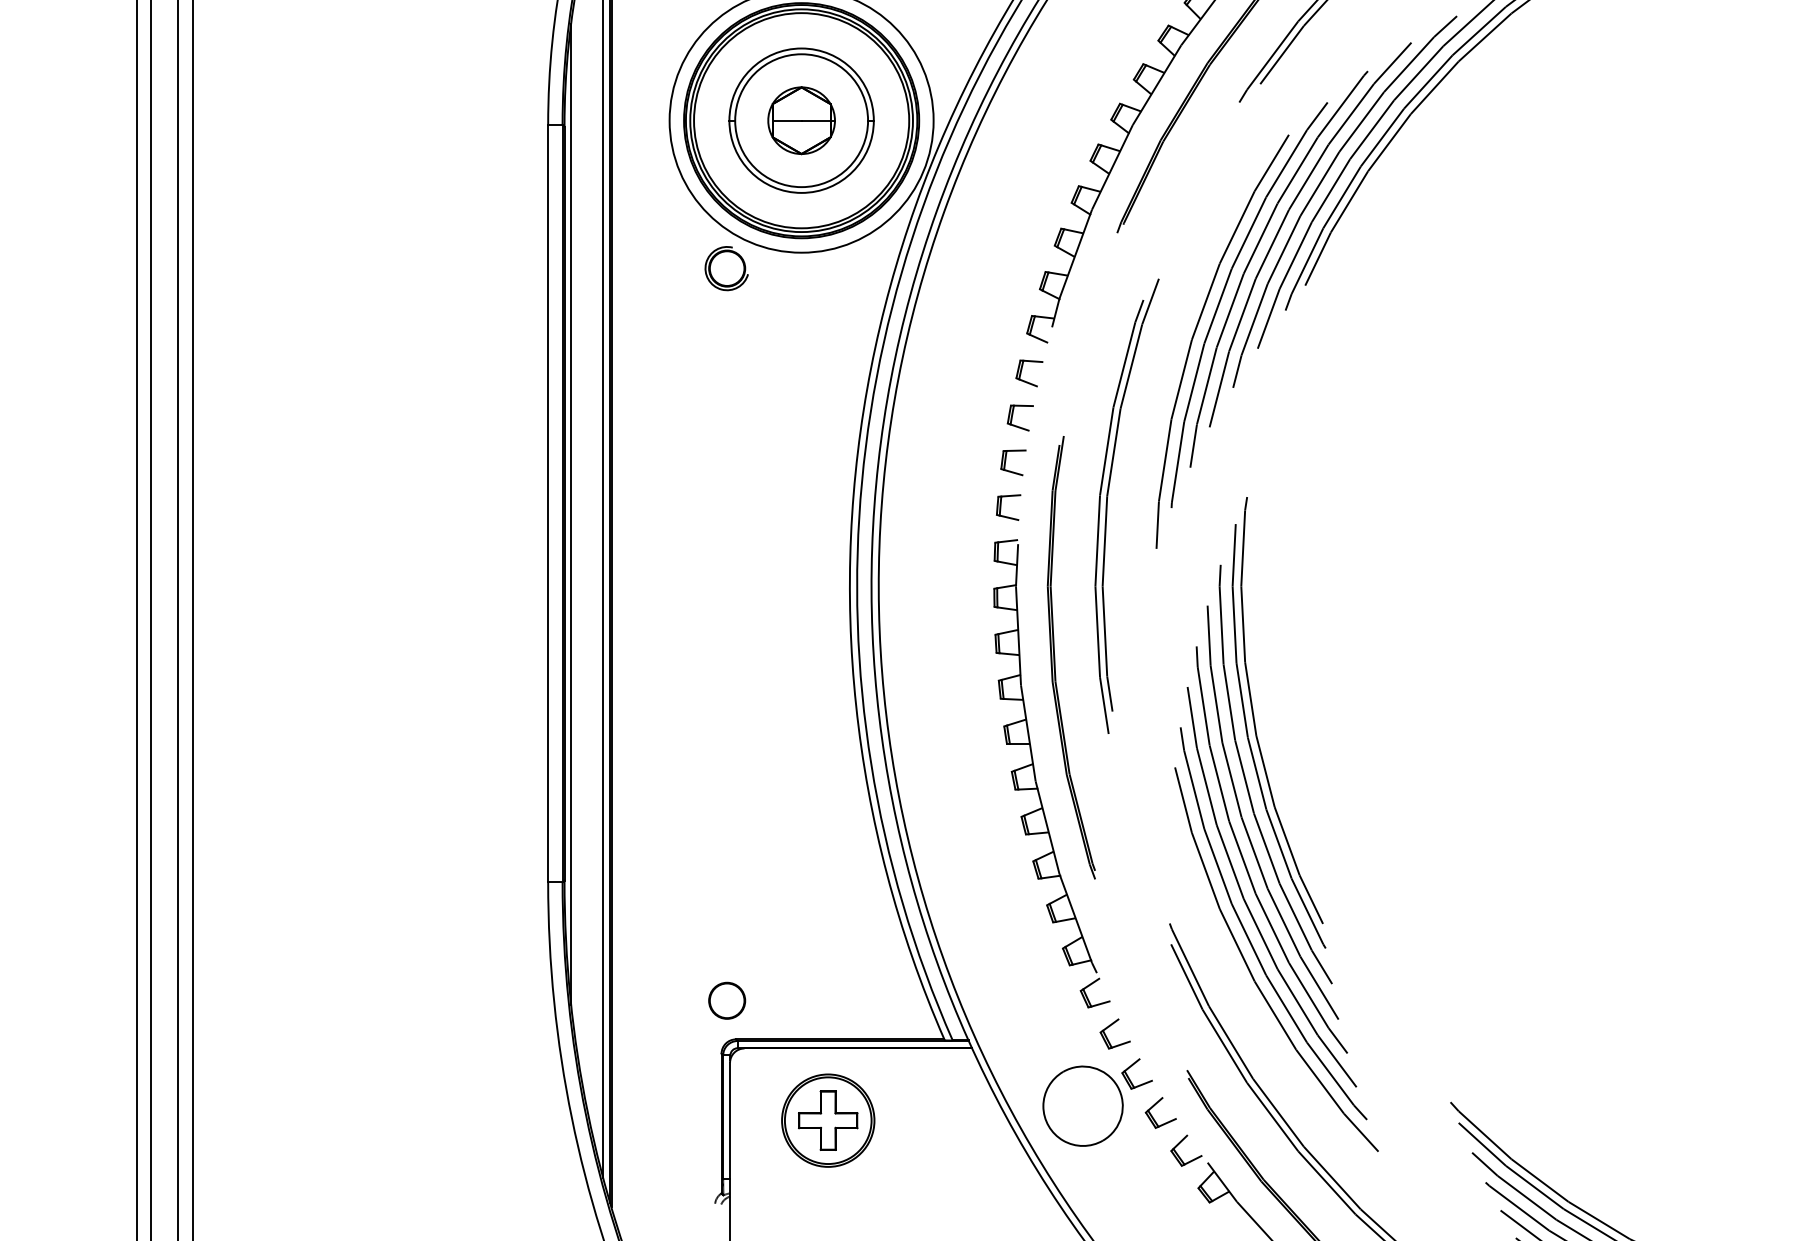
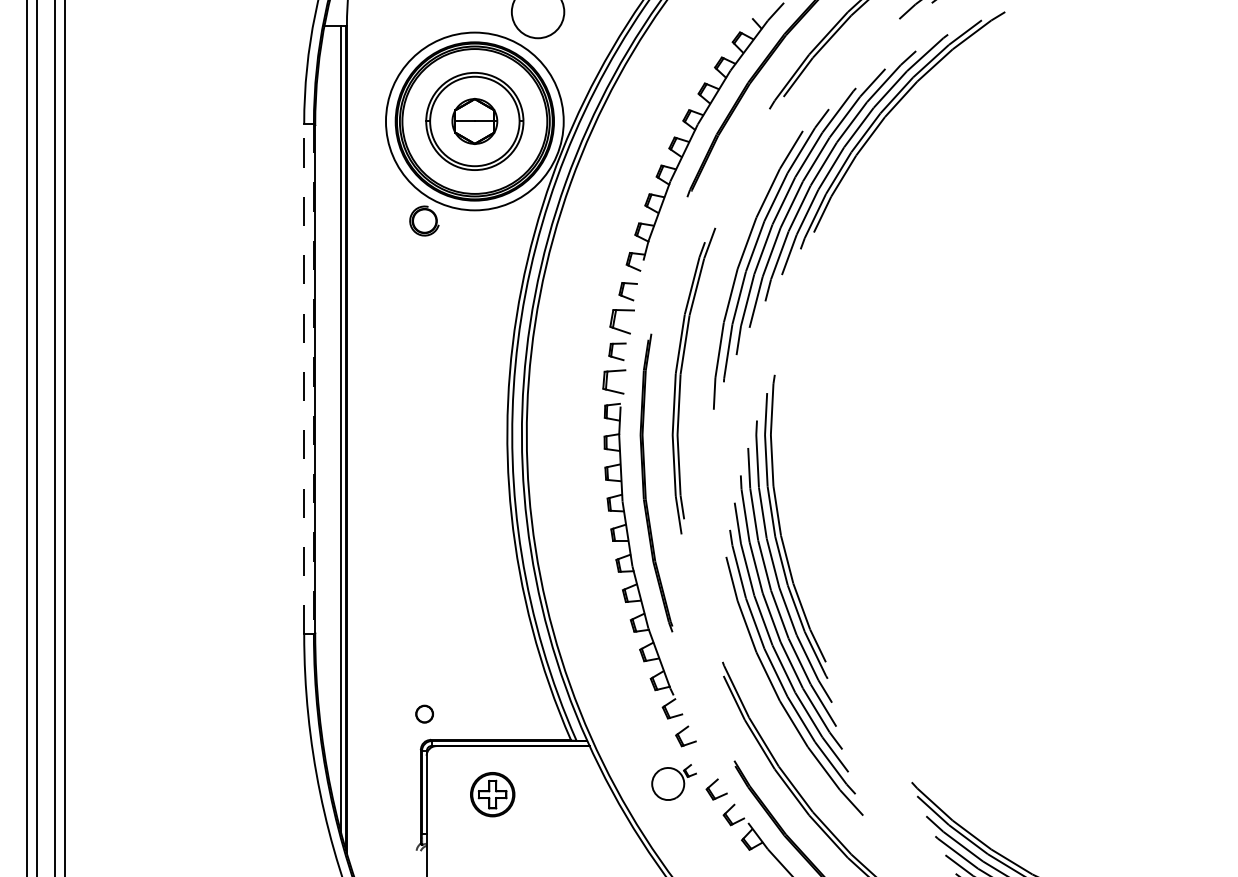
part: (1019, 417) -> (621, 321), size x1.4
line: (548, 502) -> (304, 378), solid -> dashed
line: (561, 503) -> (313, 379), solid -> dashed
part: (1007, 506) -> (613, 381), size x1.4
line: (570, 514) -> (319, 386), removed
circle: (726, 1001) -> (424, 714), size x0.7
part: (1096, 1102) -> (673, 782), size x0.6
part: (827, 1120) -> (492, 794), size x0.7

